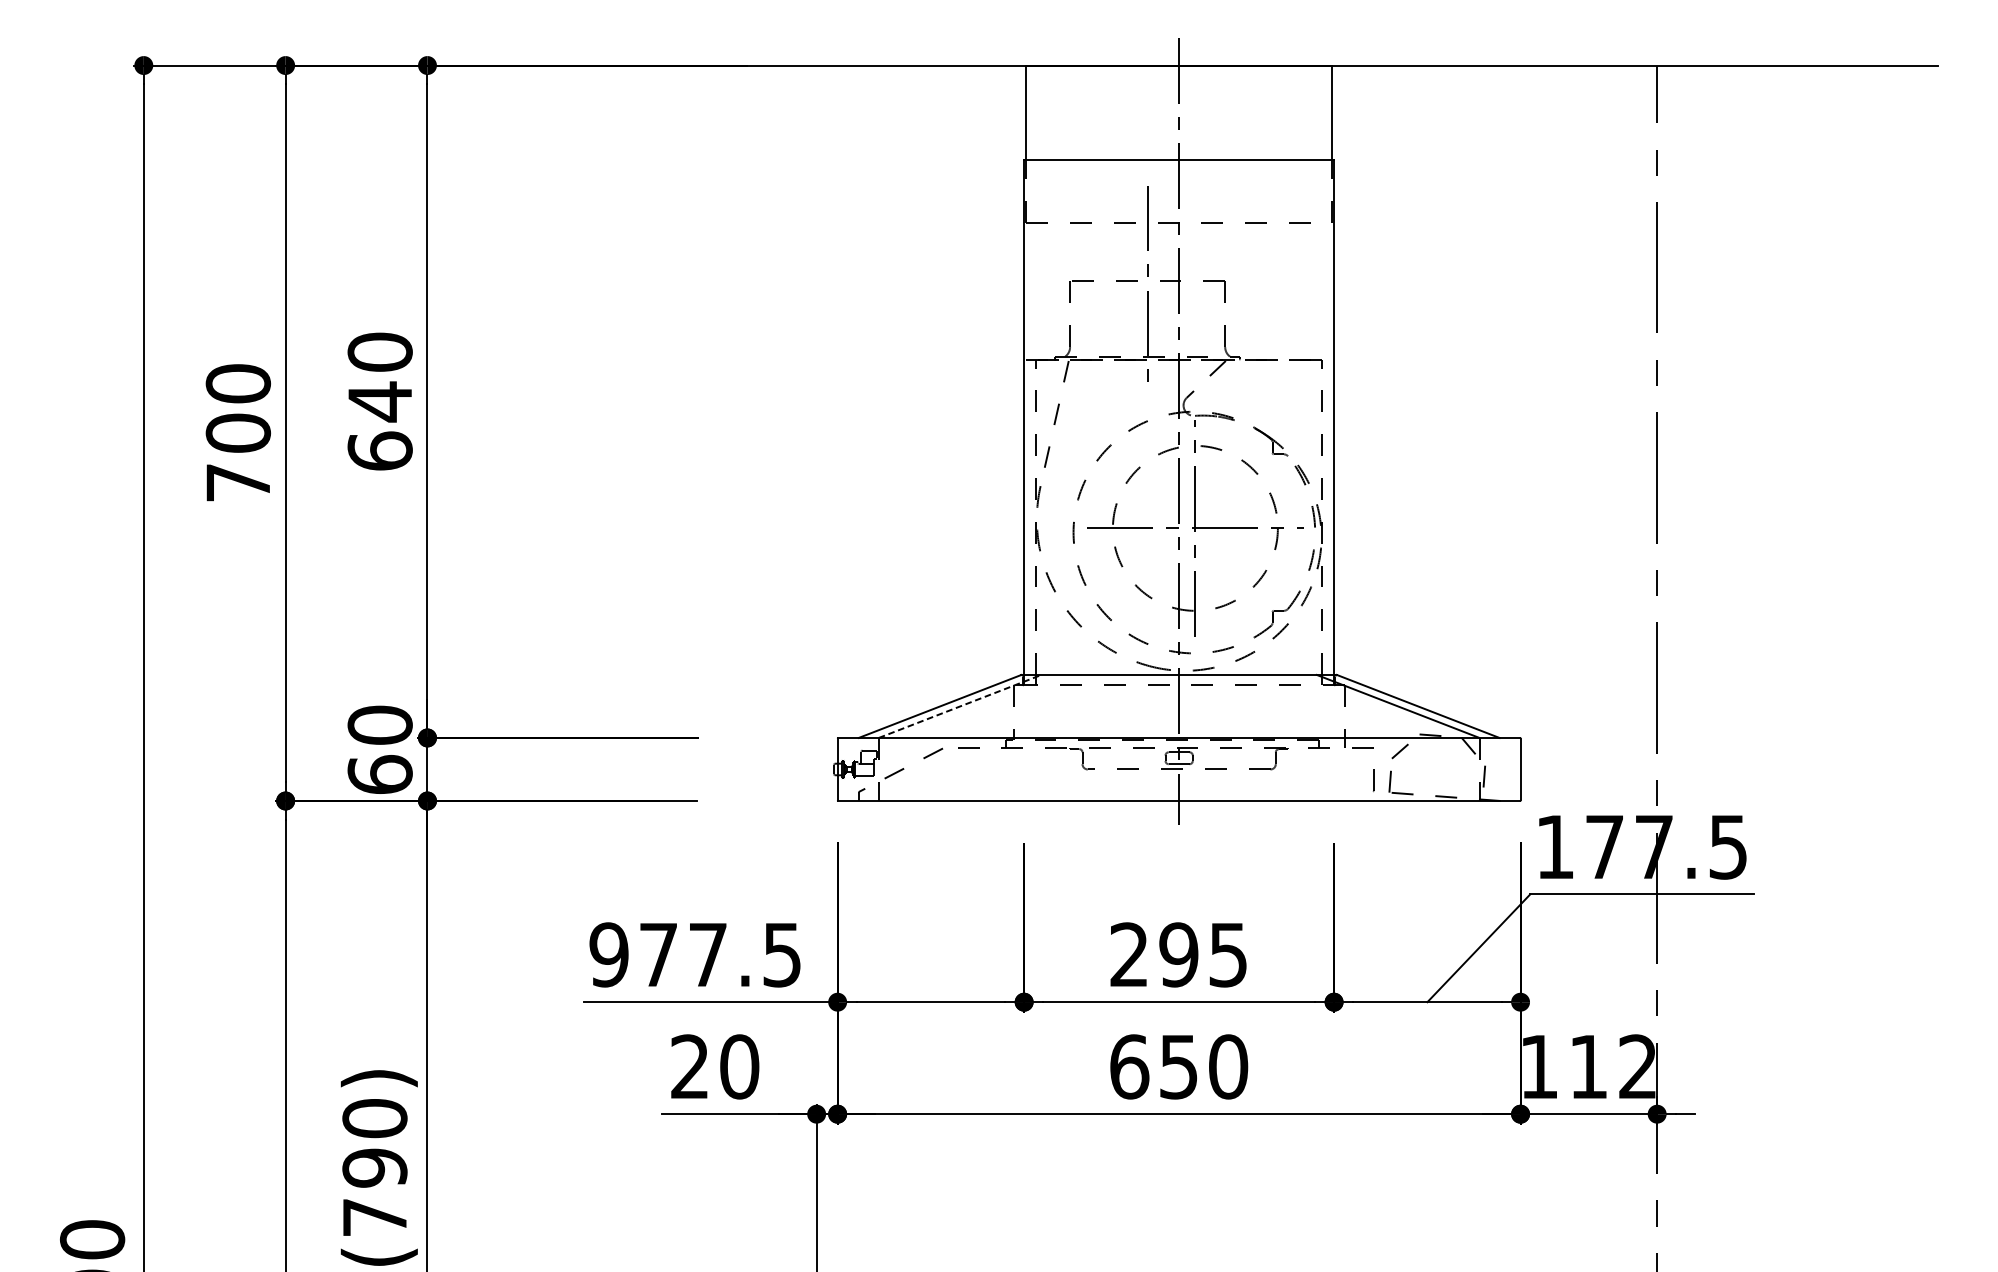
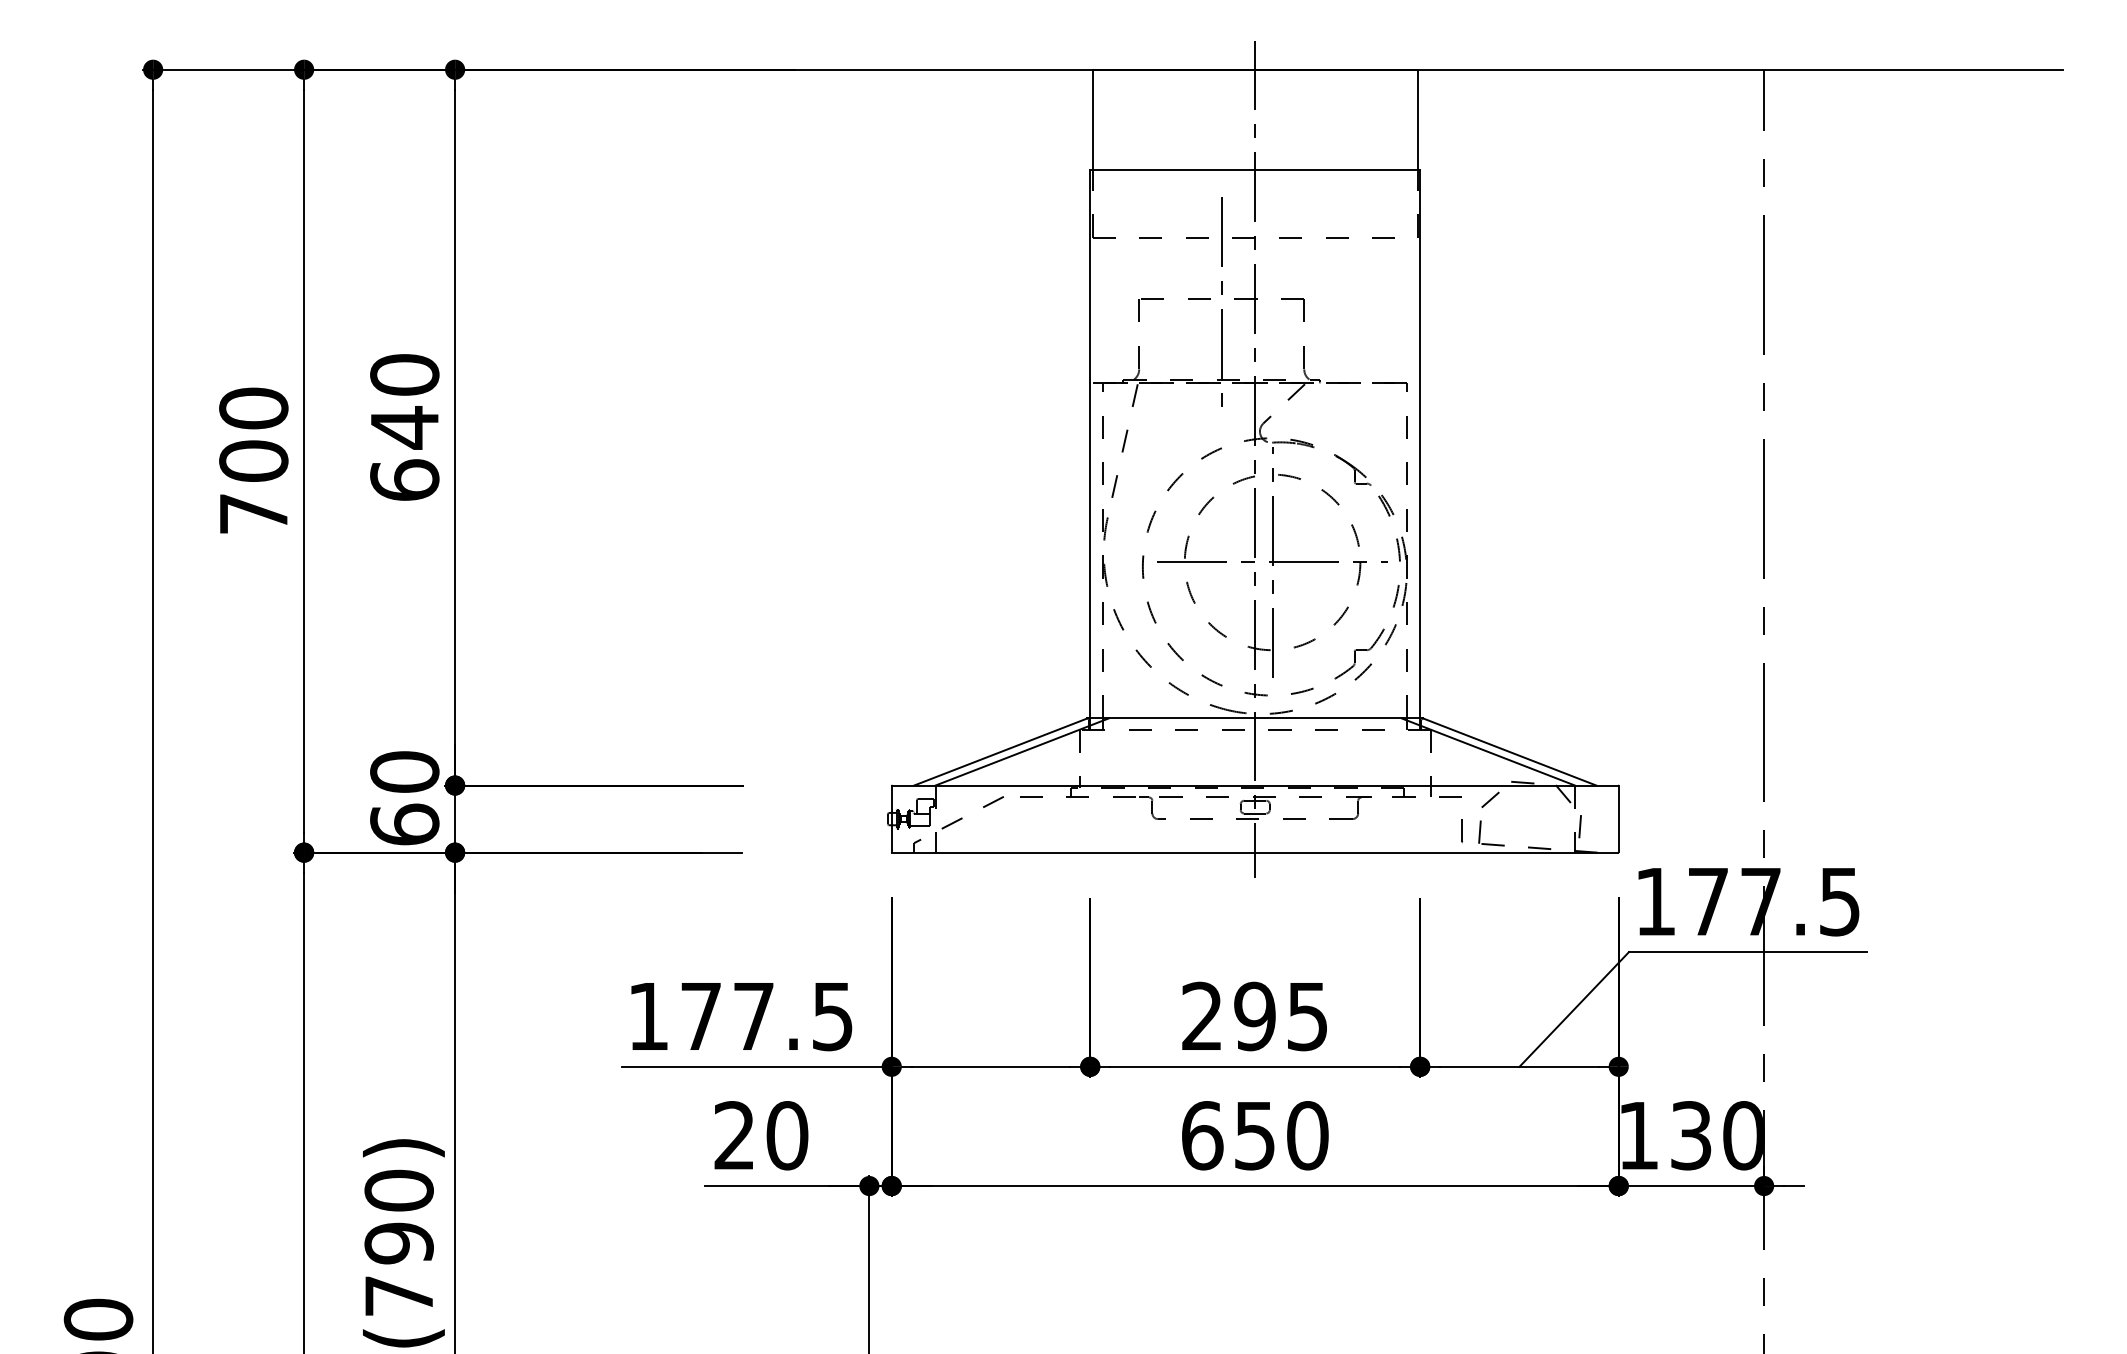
line: (960, 706) -> (1022, 752), dashed -> solid
text: (609, 954) -> (648, 1016), 977.5 -> 177.5
text: (1612, 1066) -> (1716, 1135), 112 -> 130

